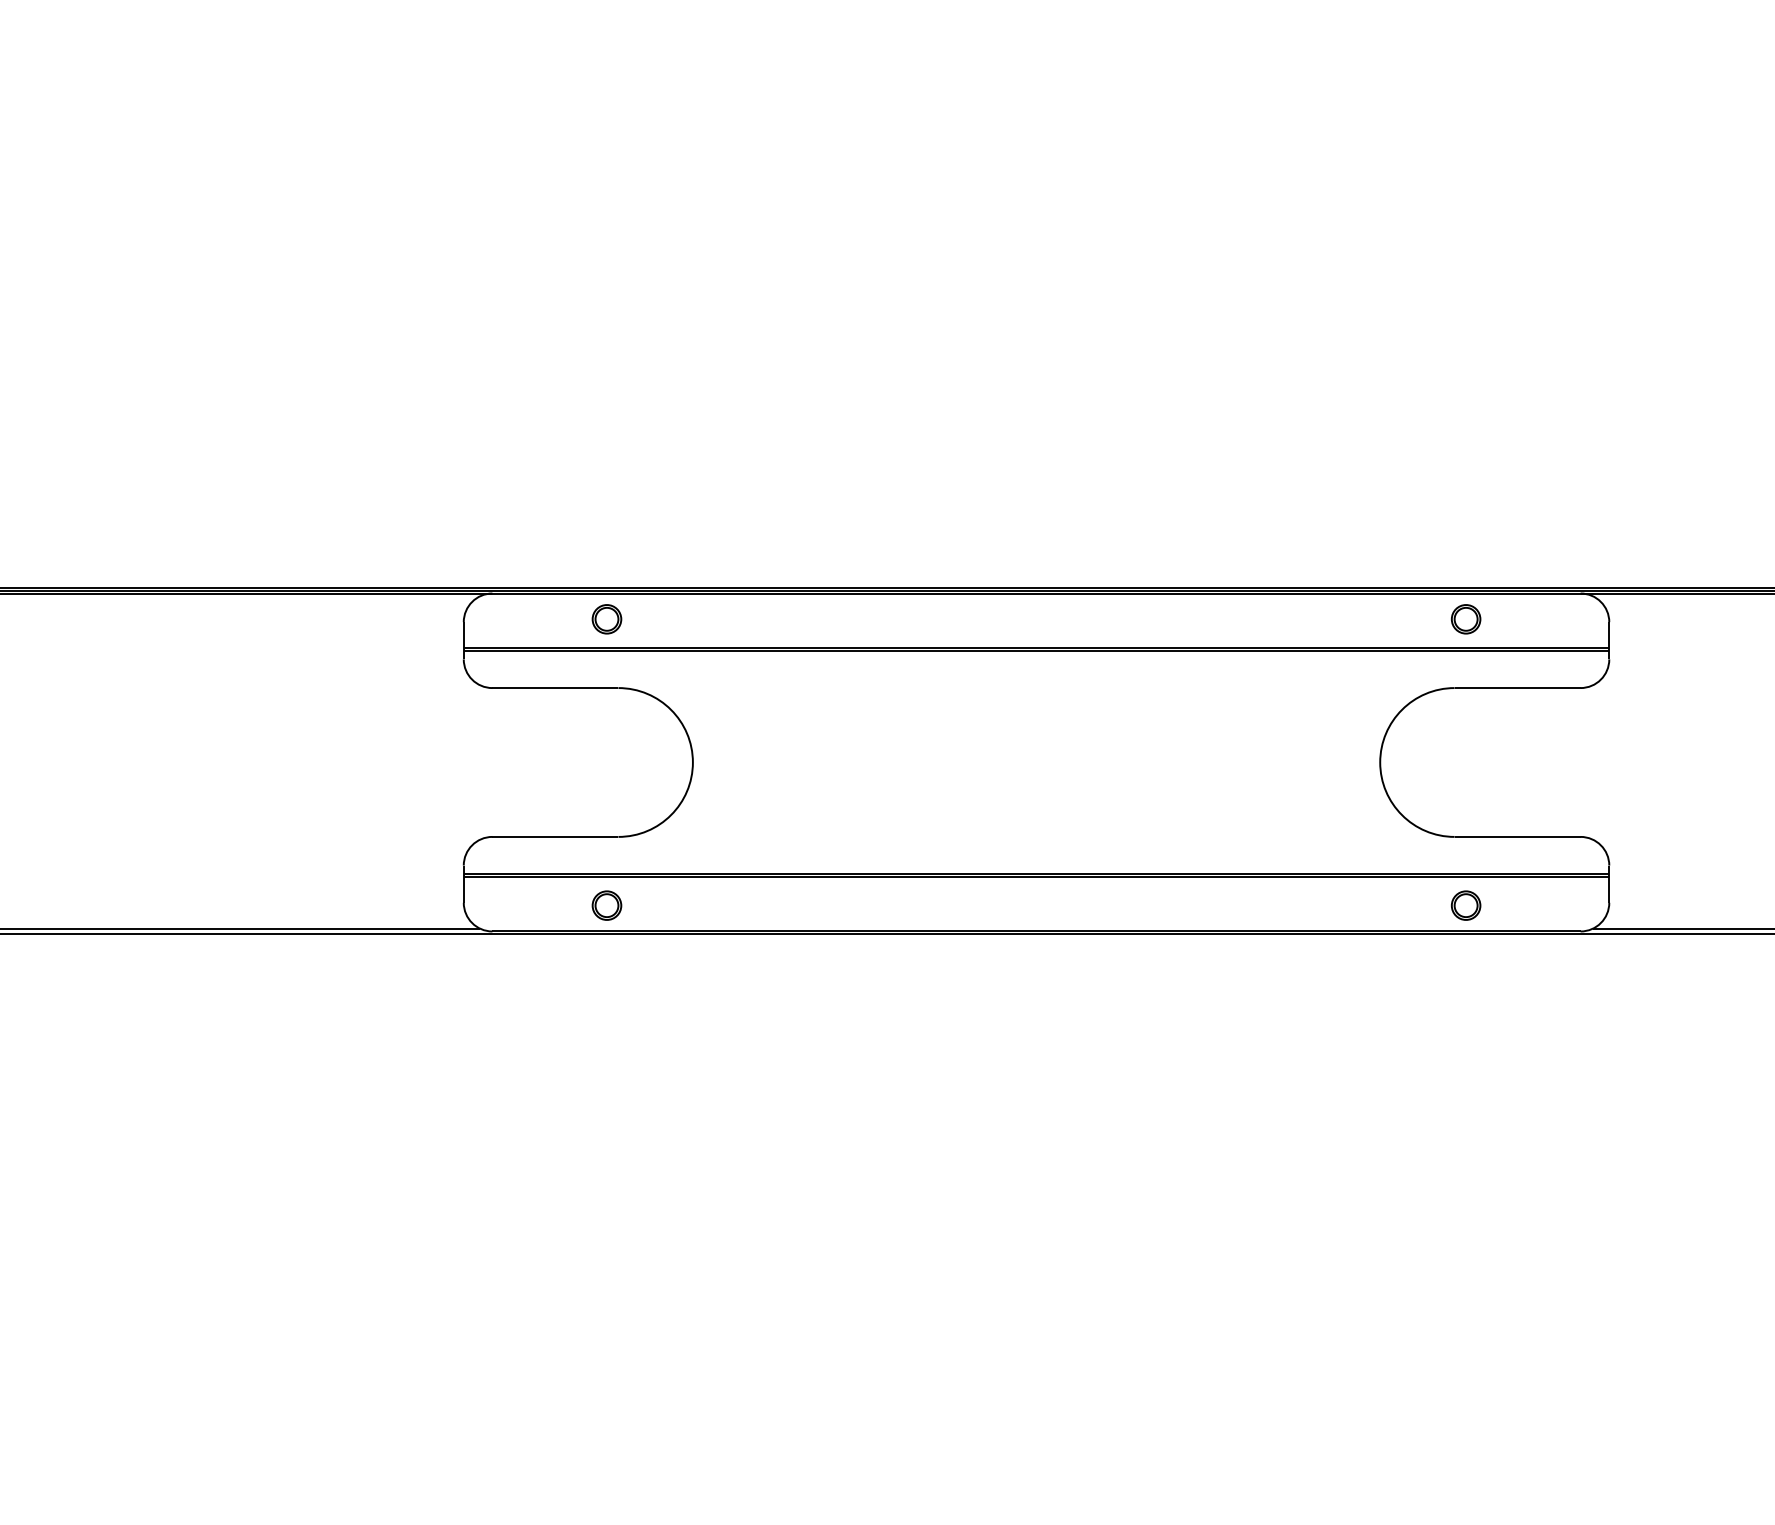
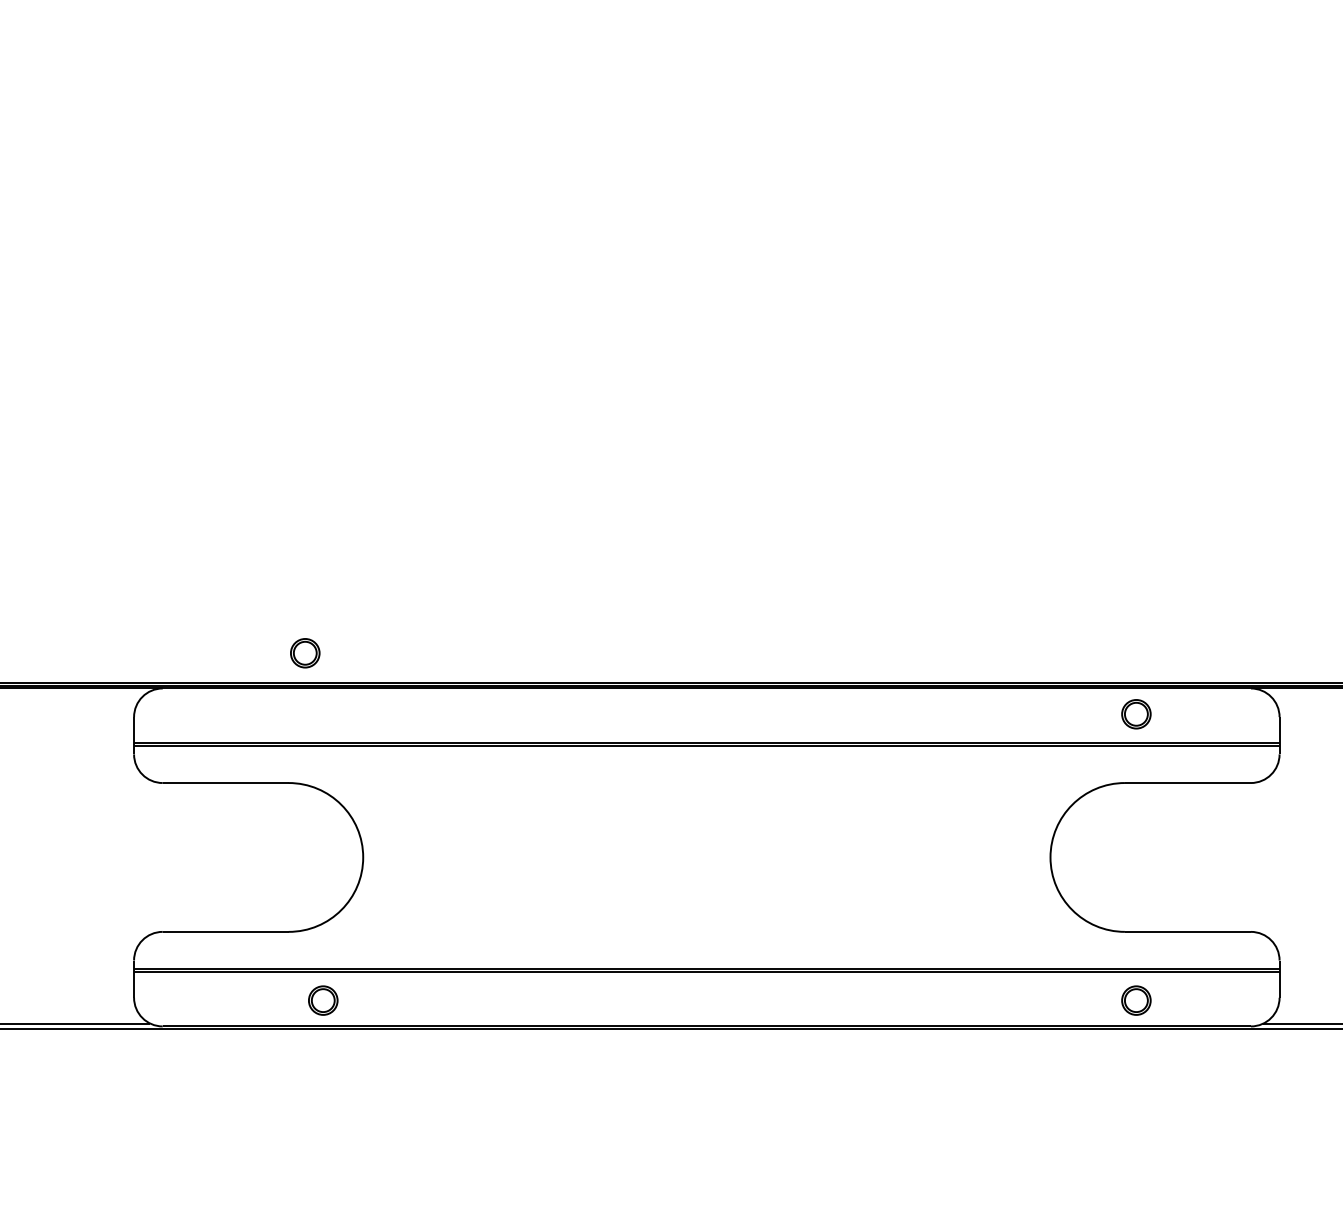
part: (606, 619) -> (304, 653), moved
part: (606, 905) -> (322, 1000), moved

